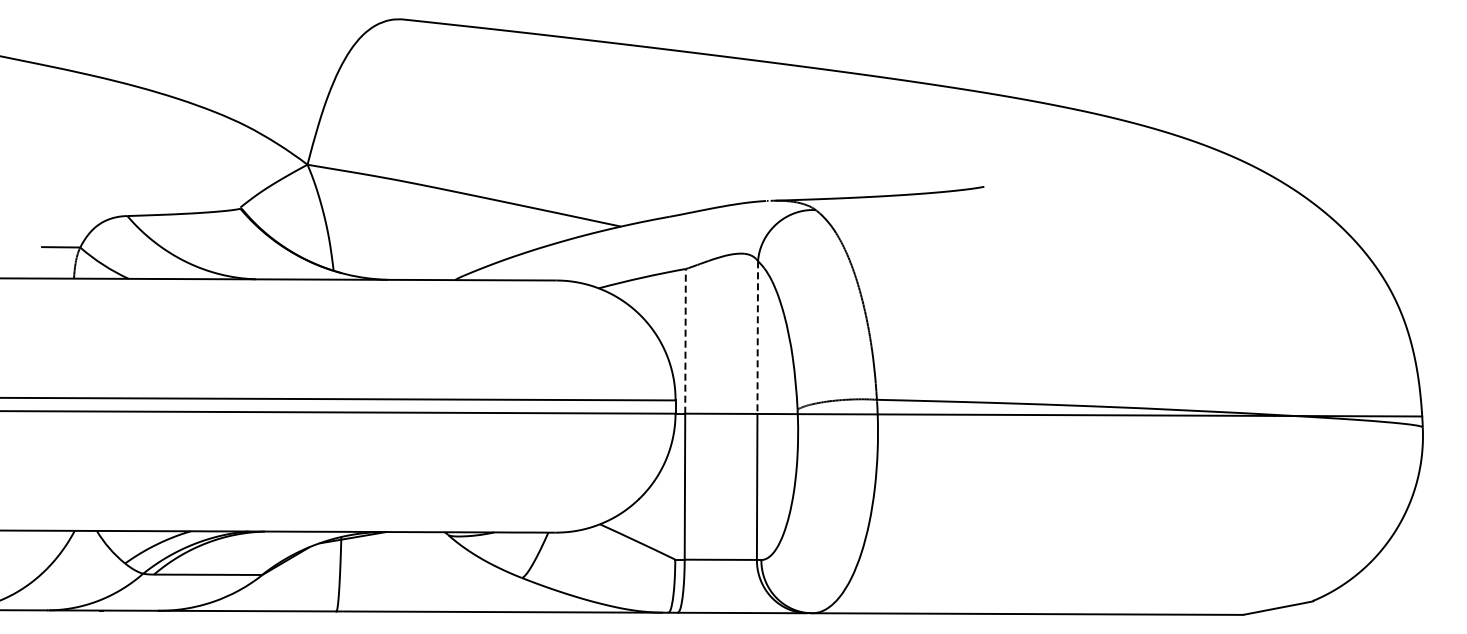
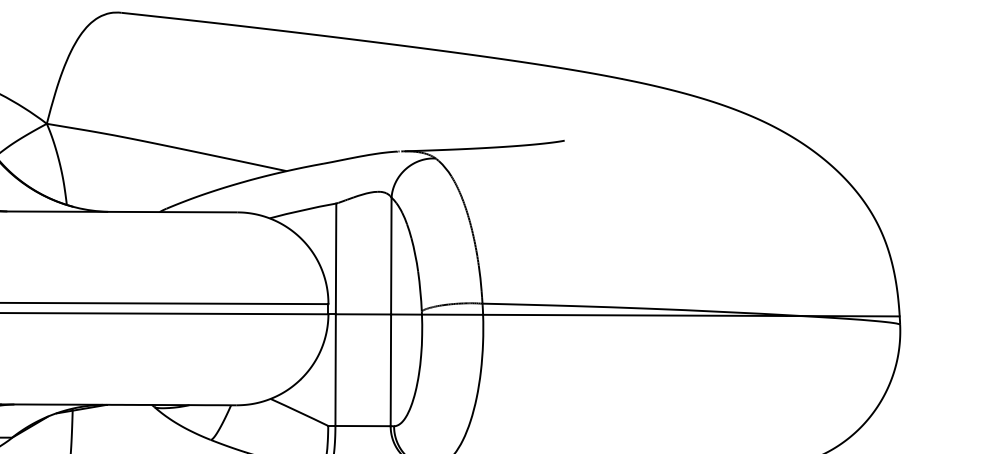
line: (757, 338) -> (391, 256), dashed -> solid
line: (685, 340) -> (336, 258), dashed -> solid

